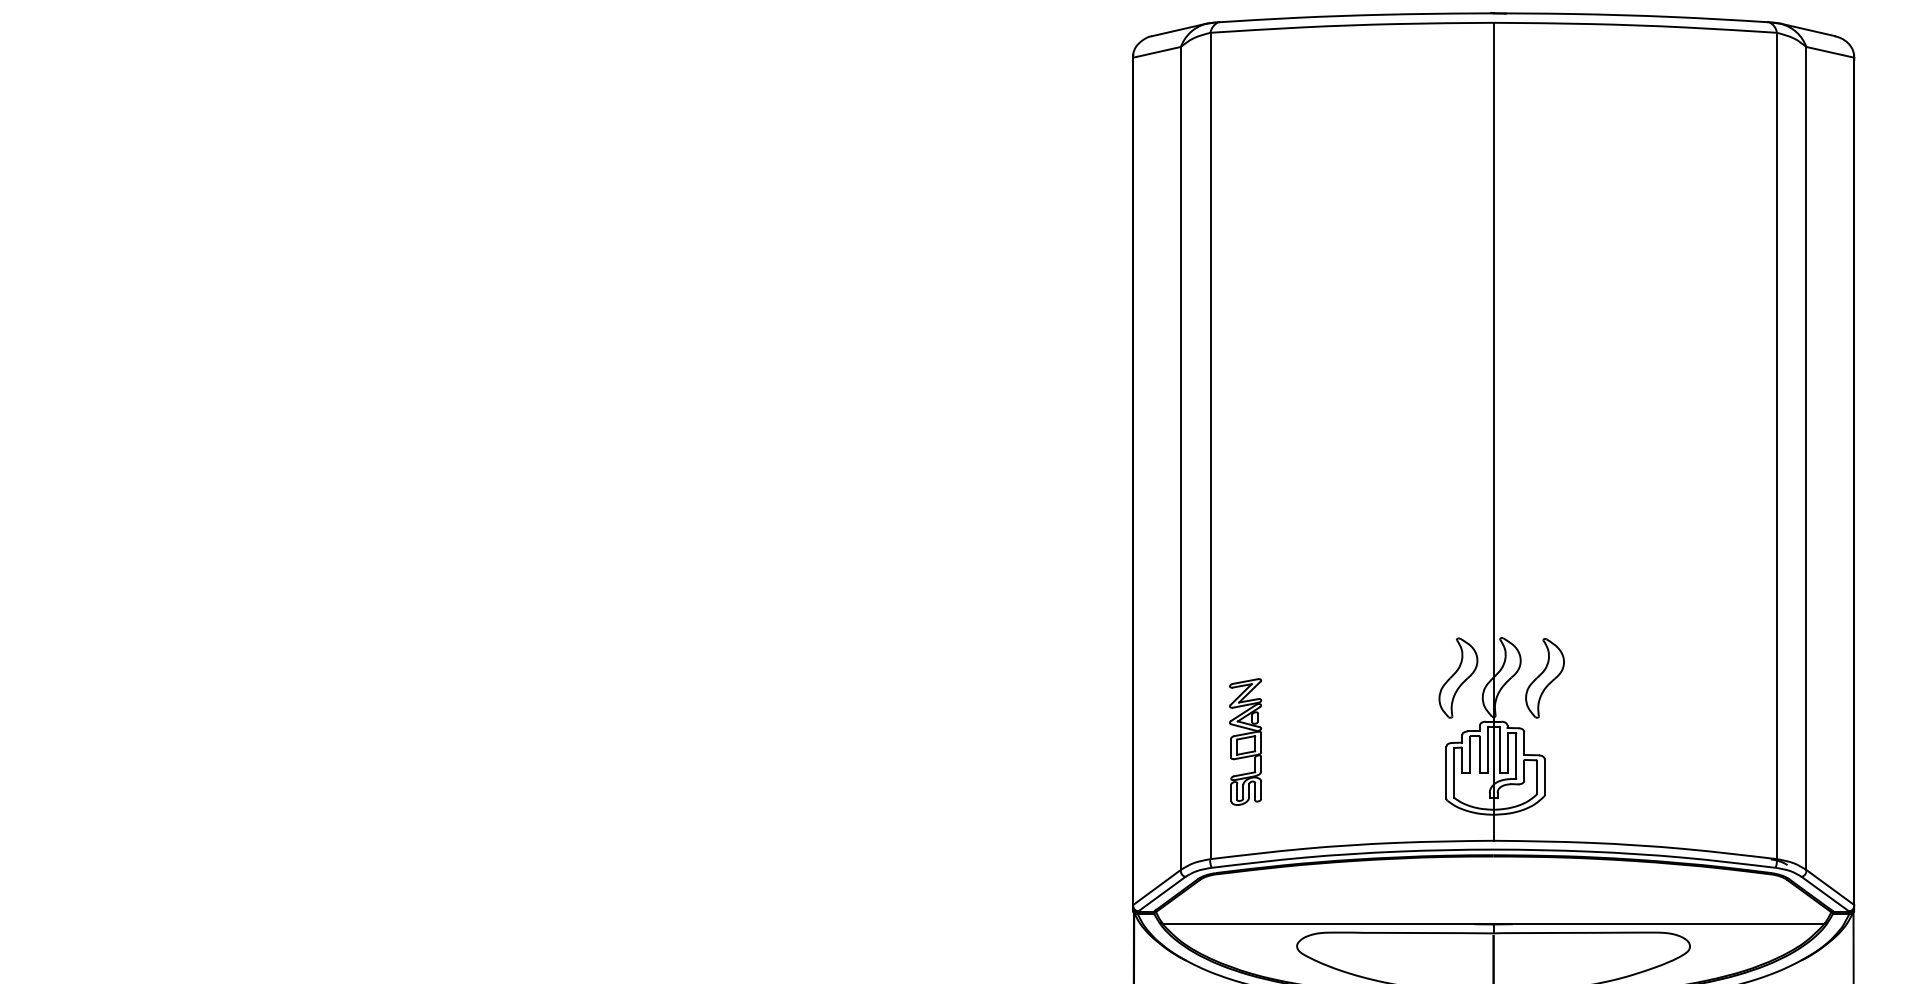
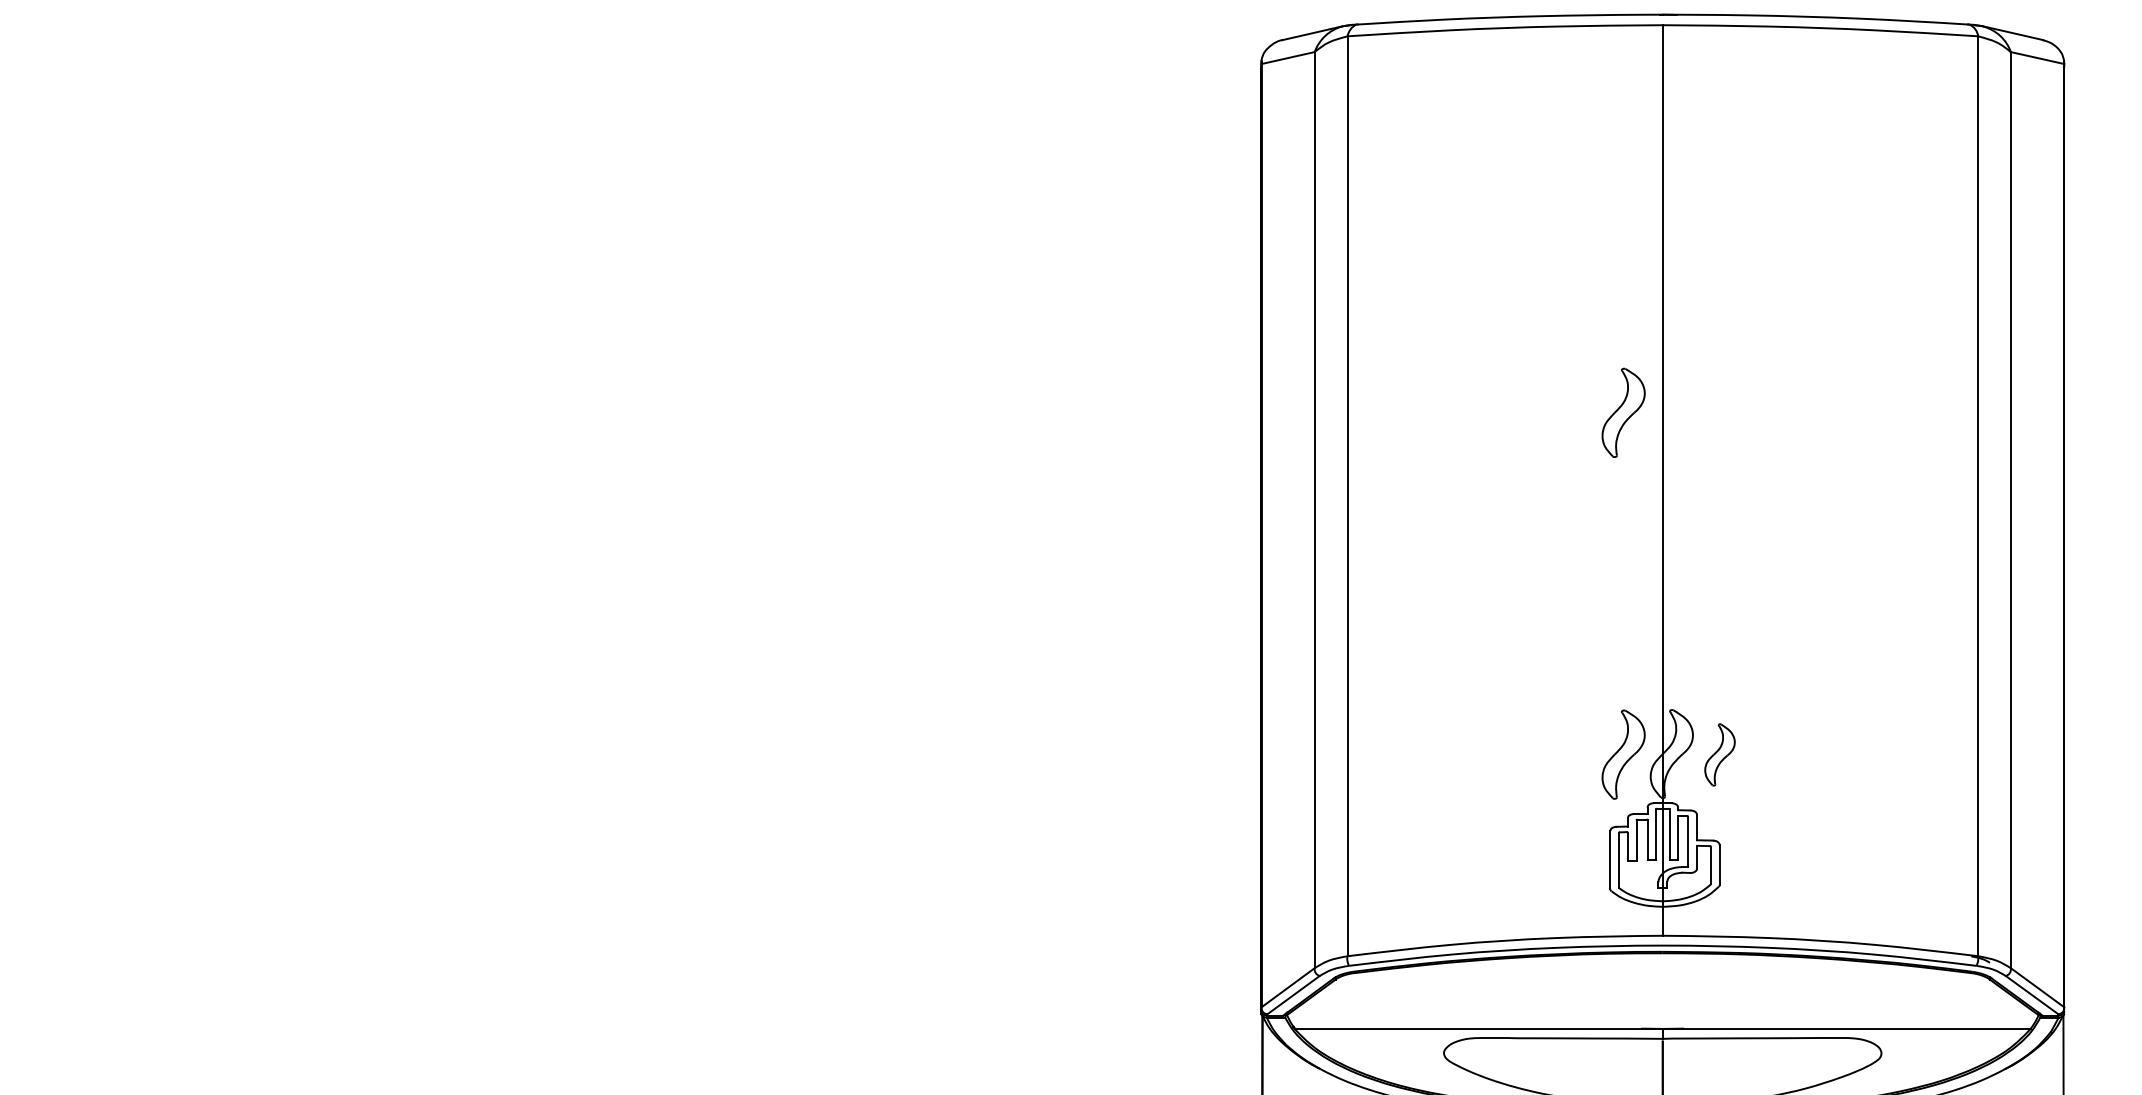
part: (1458, 370) -> (1623, 412), added
part: (1544, 678) -> (1719, 755), size x0.7
part: (1245, 741) -> (1386, 825), removed

